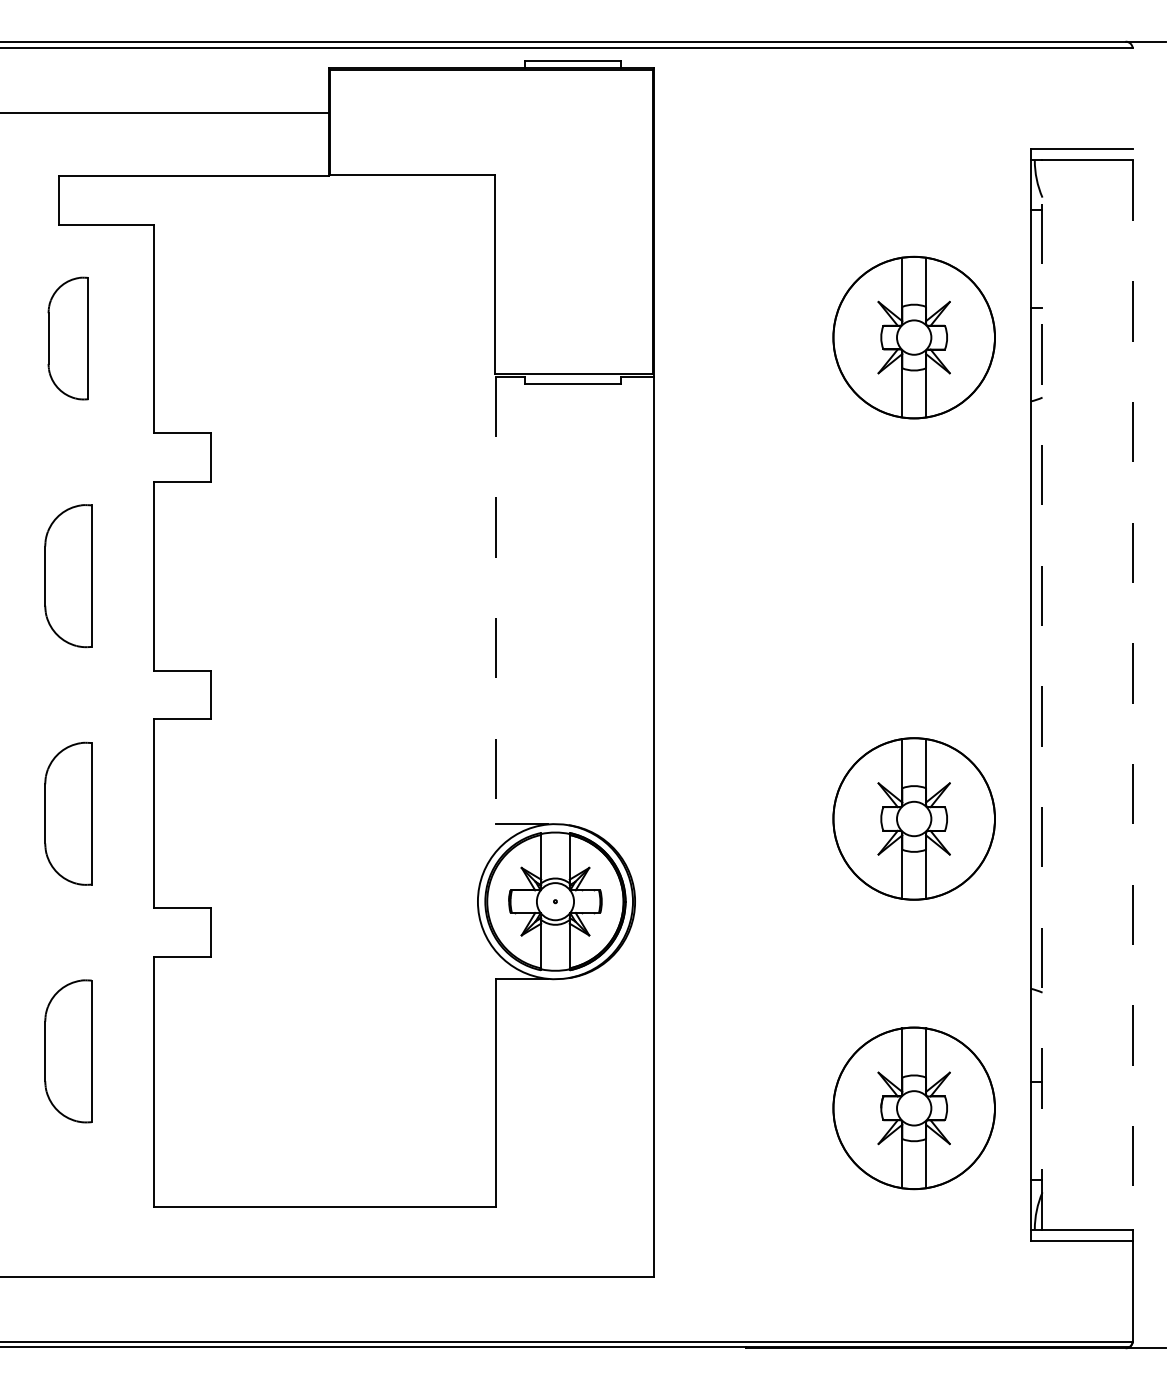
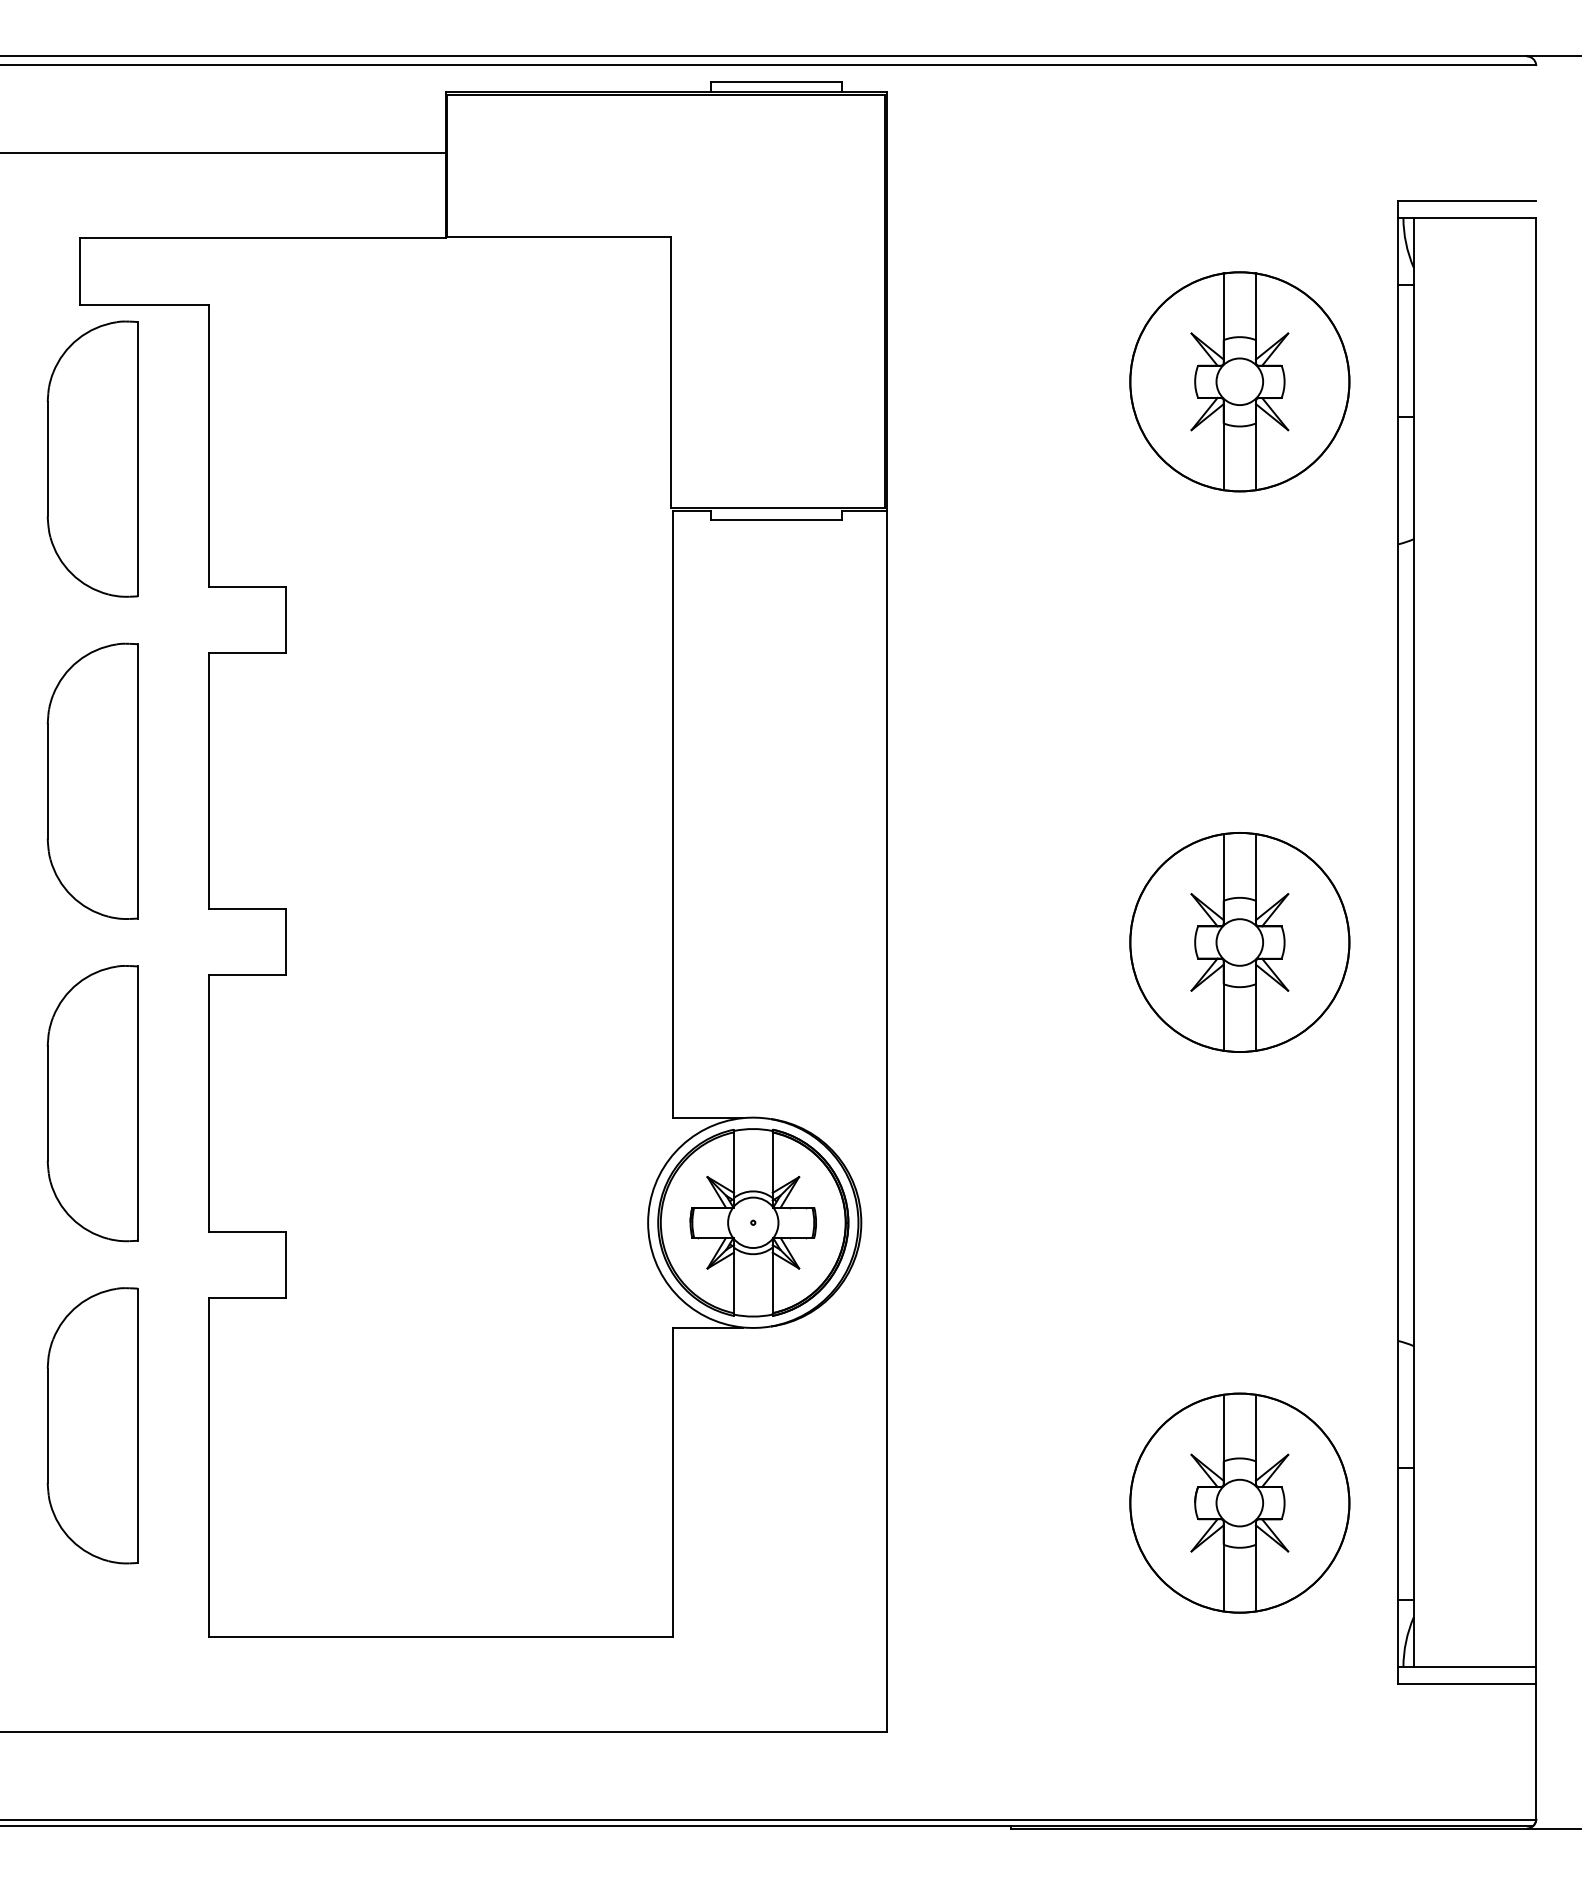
part: (913, 337) -> (1238, 381), moved
part: (68, 338) -> (92, 458), size x1.67
part: (68, 575) -> (92, 780), size x1.43
line: (496, 600) -> (673, 814), dashed -> solid
line: (1042, 695) -> (1413, 943), dashed -> solid
line: (1132, 695) -> (1535, 943), dashed -> solid
part: (68, 813) -> (92, 1103), size x1.43
part: (913, 818) -> (1238, 941), moved
part: (68, 1051) -> (92, 1426), size x1.43

